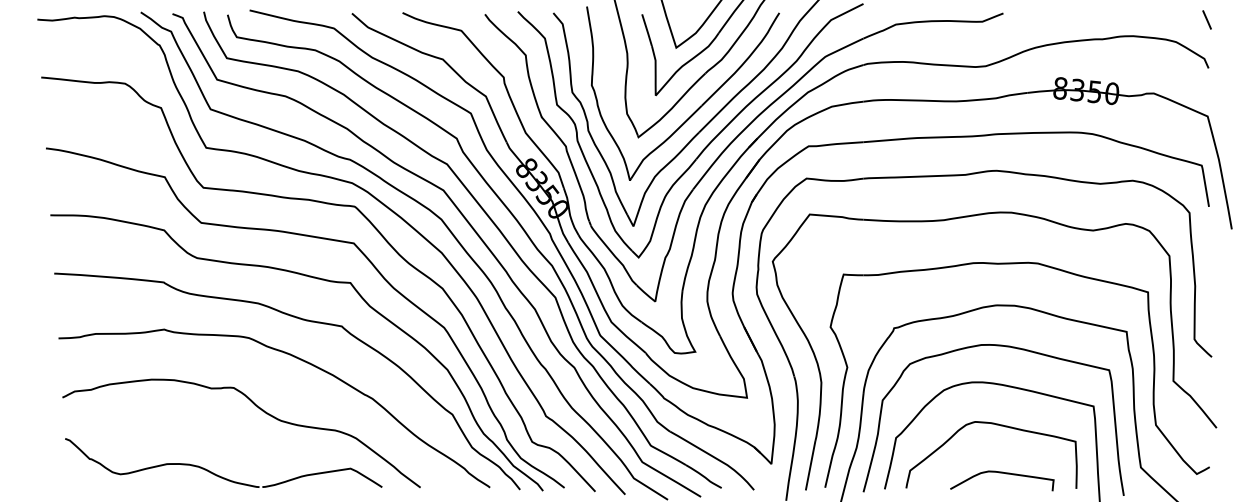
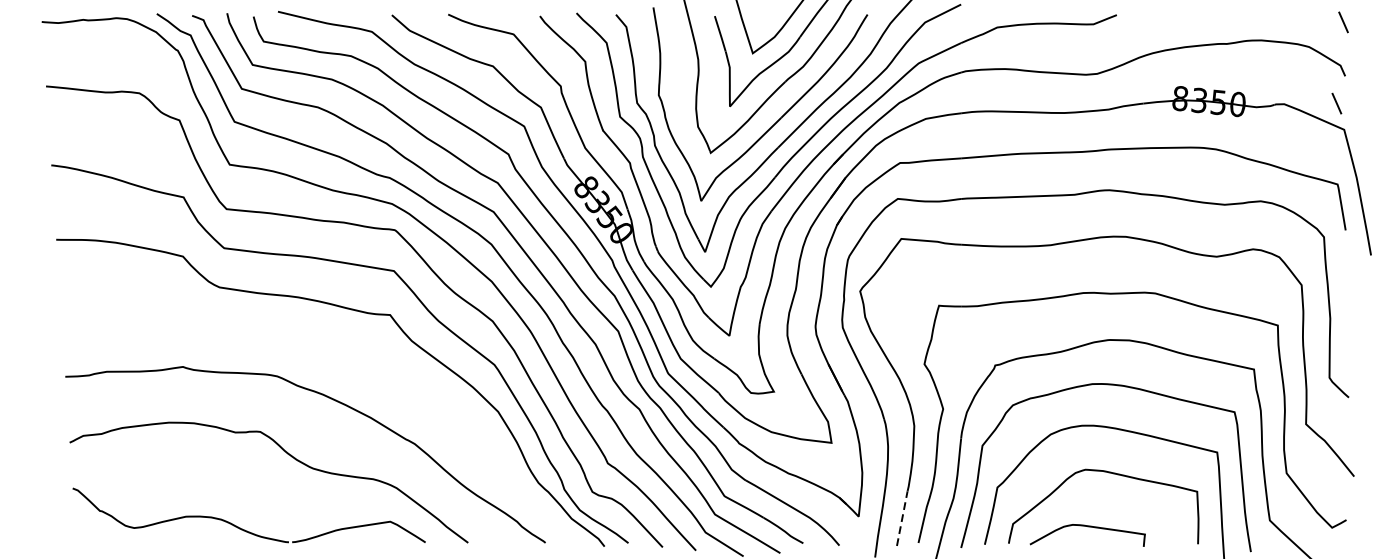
line: (1200, 92) -> (1336, 103), added
curve: (302, 320) -> (336, 356), removed
line: (810, 464) -> (902, 517), solid -> dashed
curve: (1002, 473) -> (1088, 527), moved

